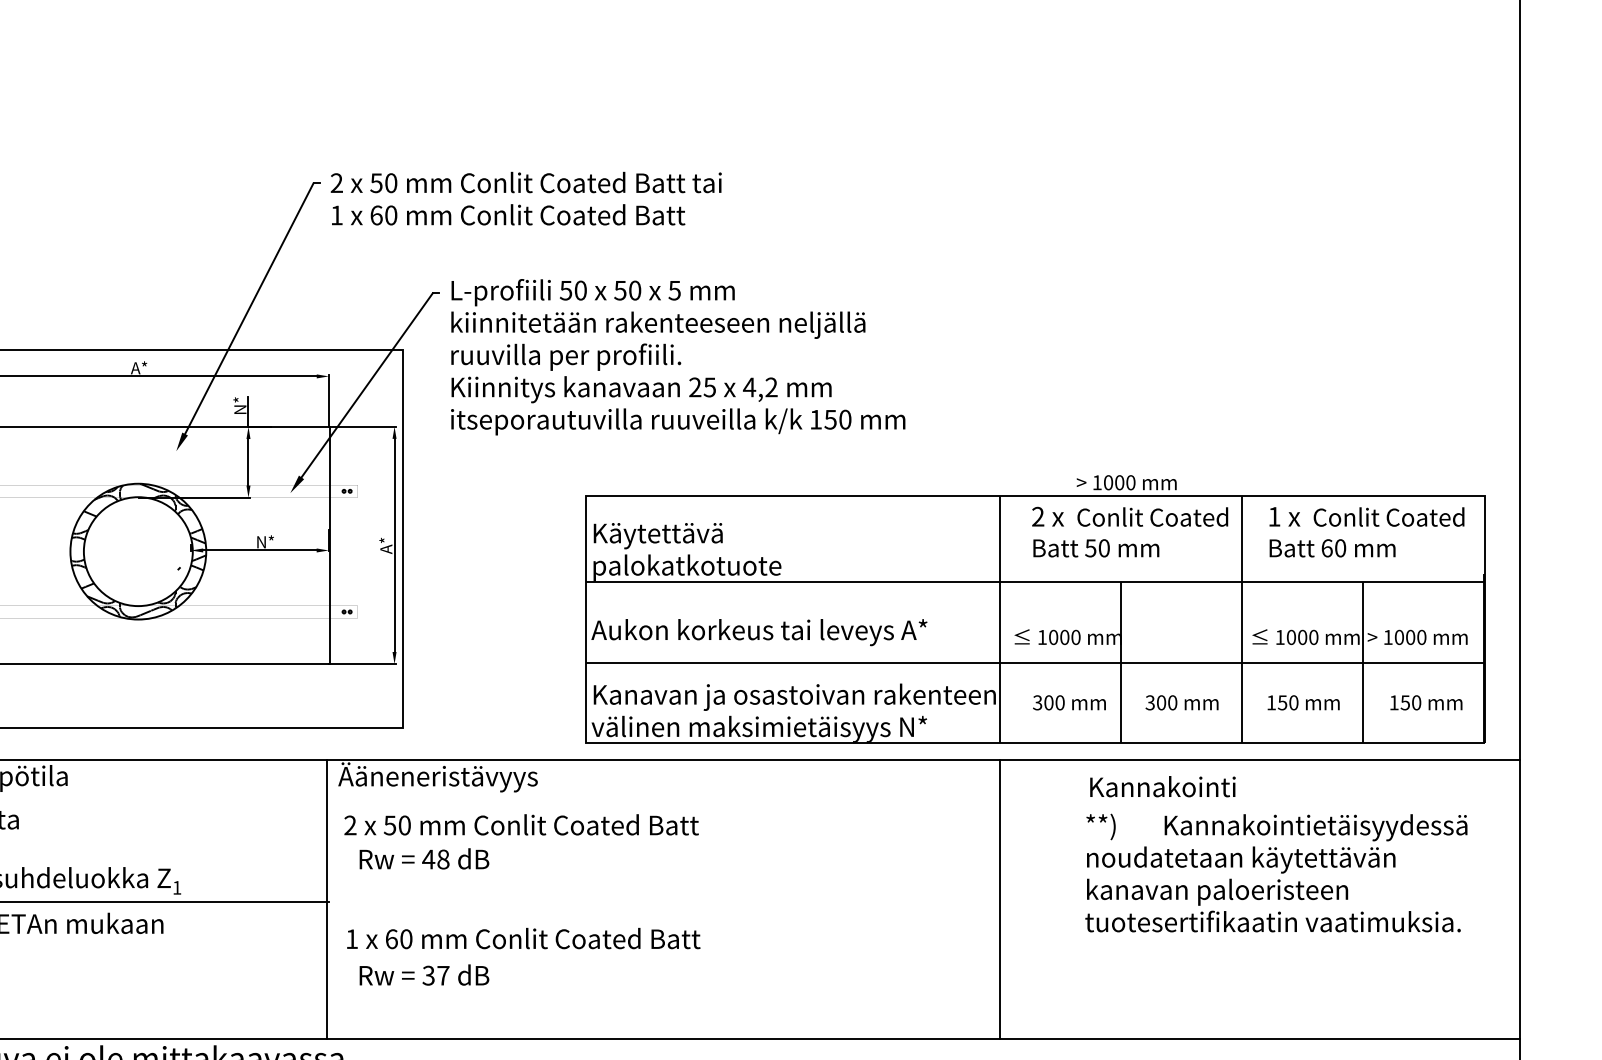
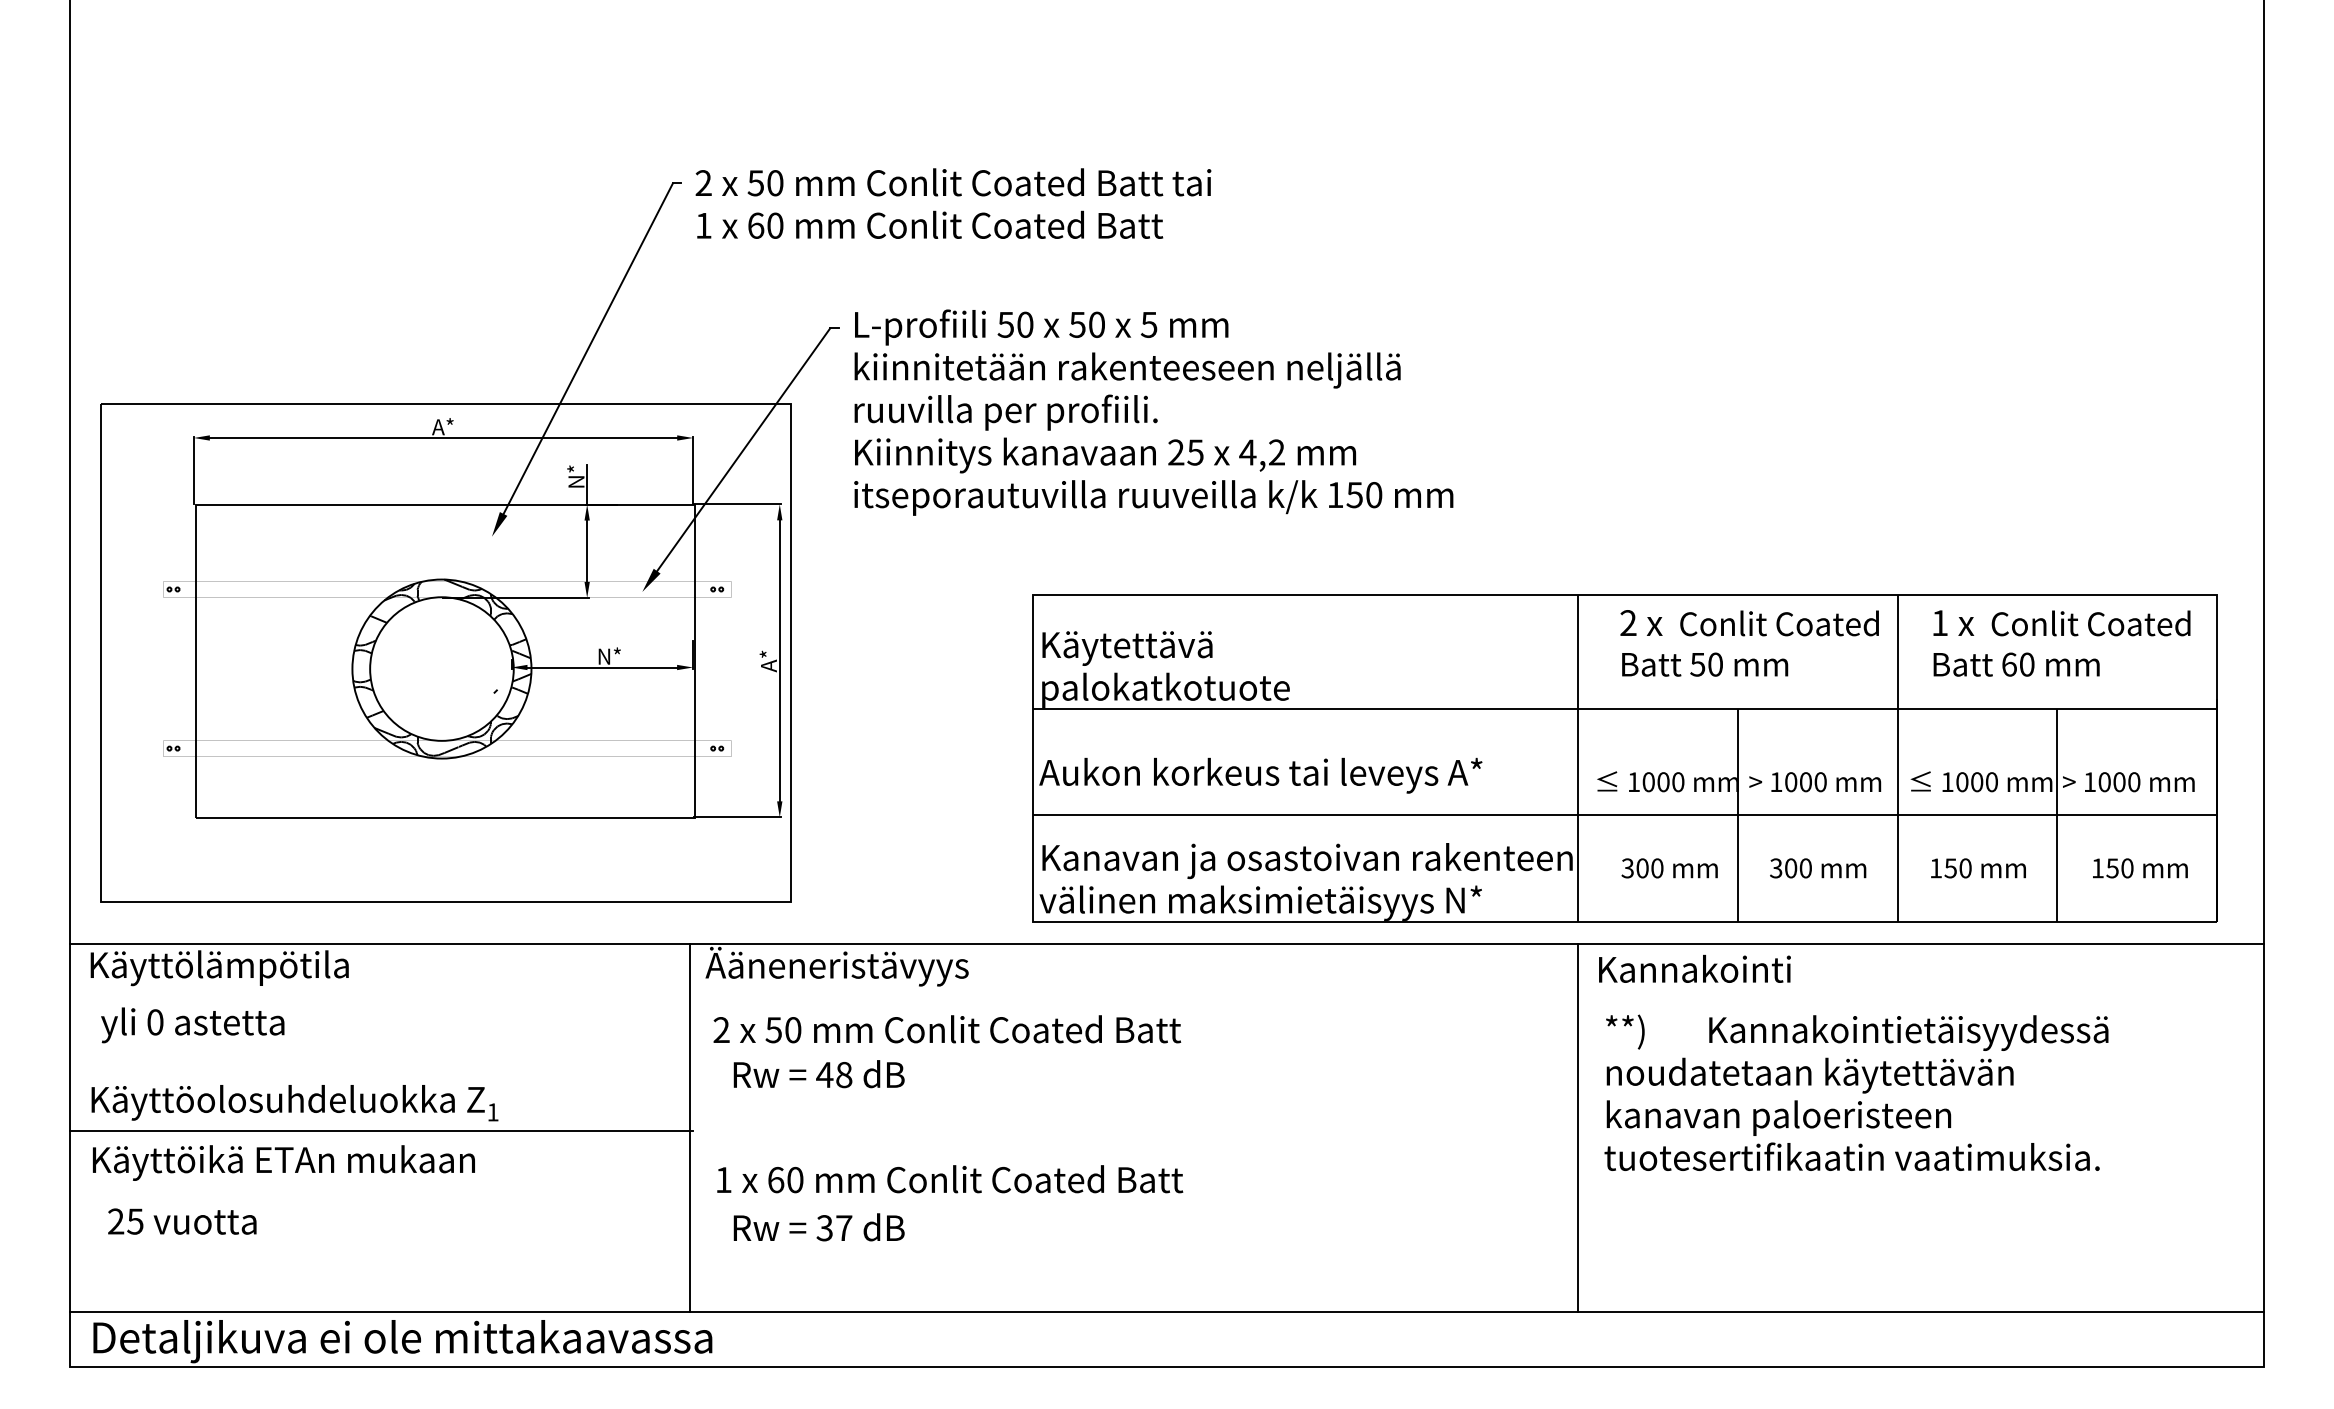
text: (1126, 482) -> (1815, 782), moved
text: (1162, 786) -> (1694, 968), moved
text: (1276, 872) -> (1856, 1092), moved

